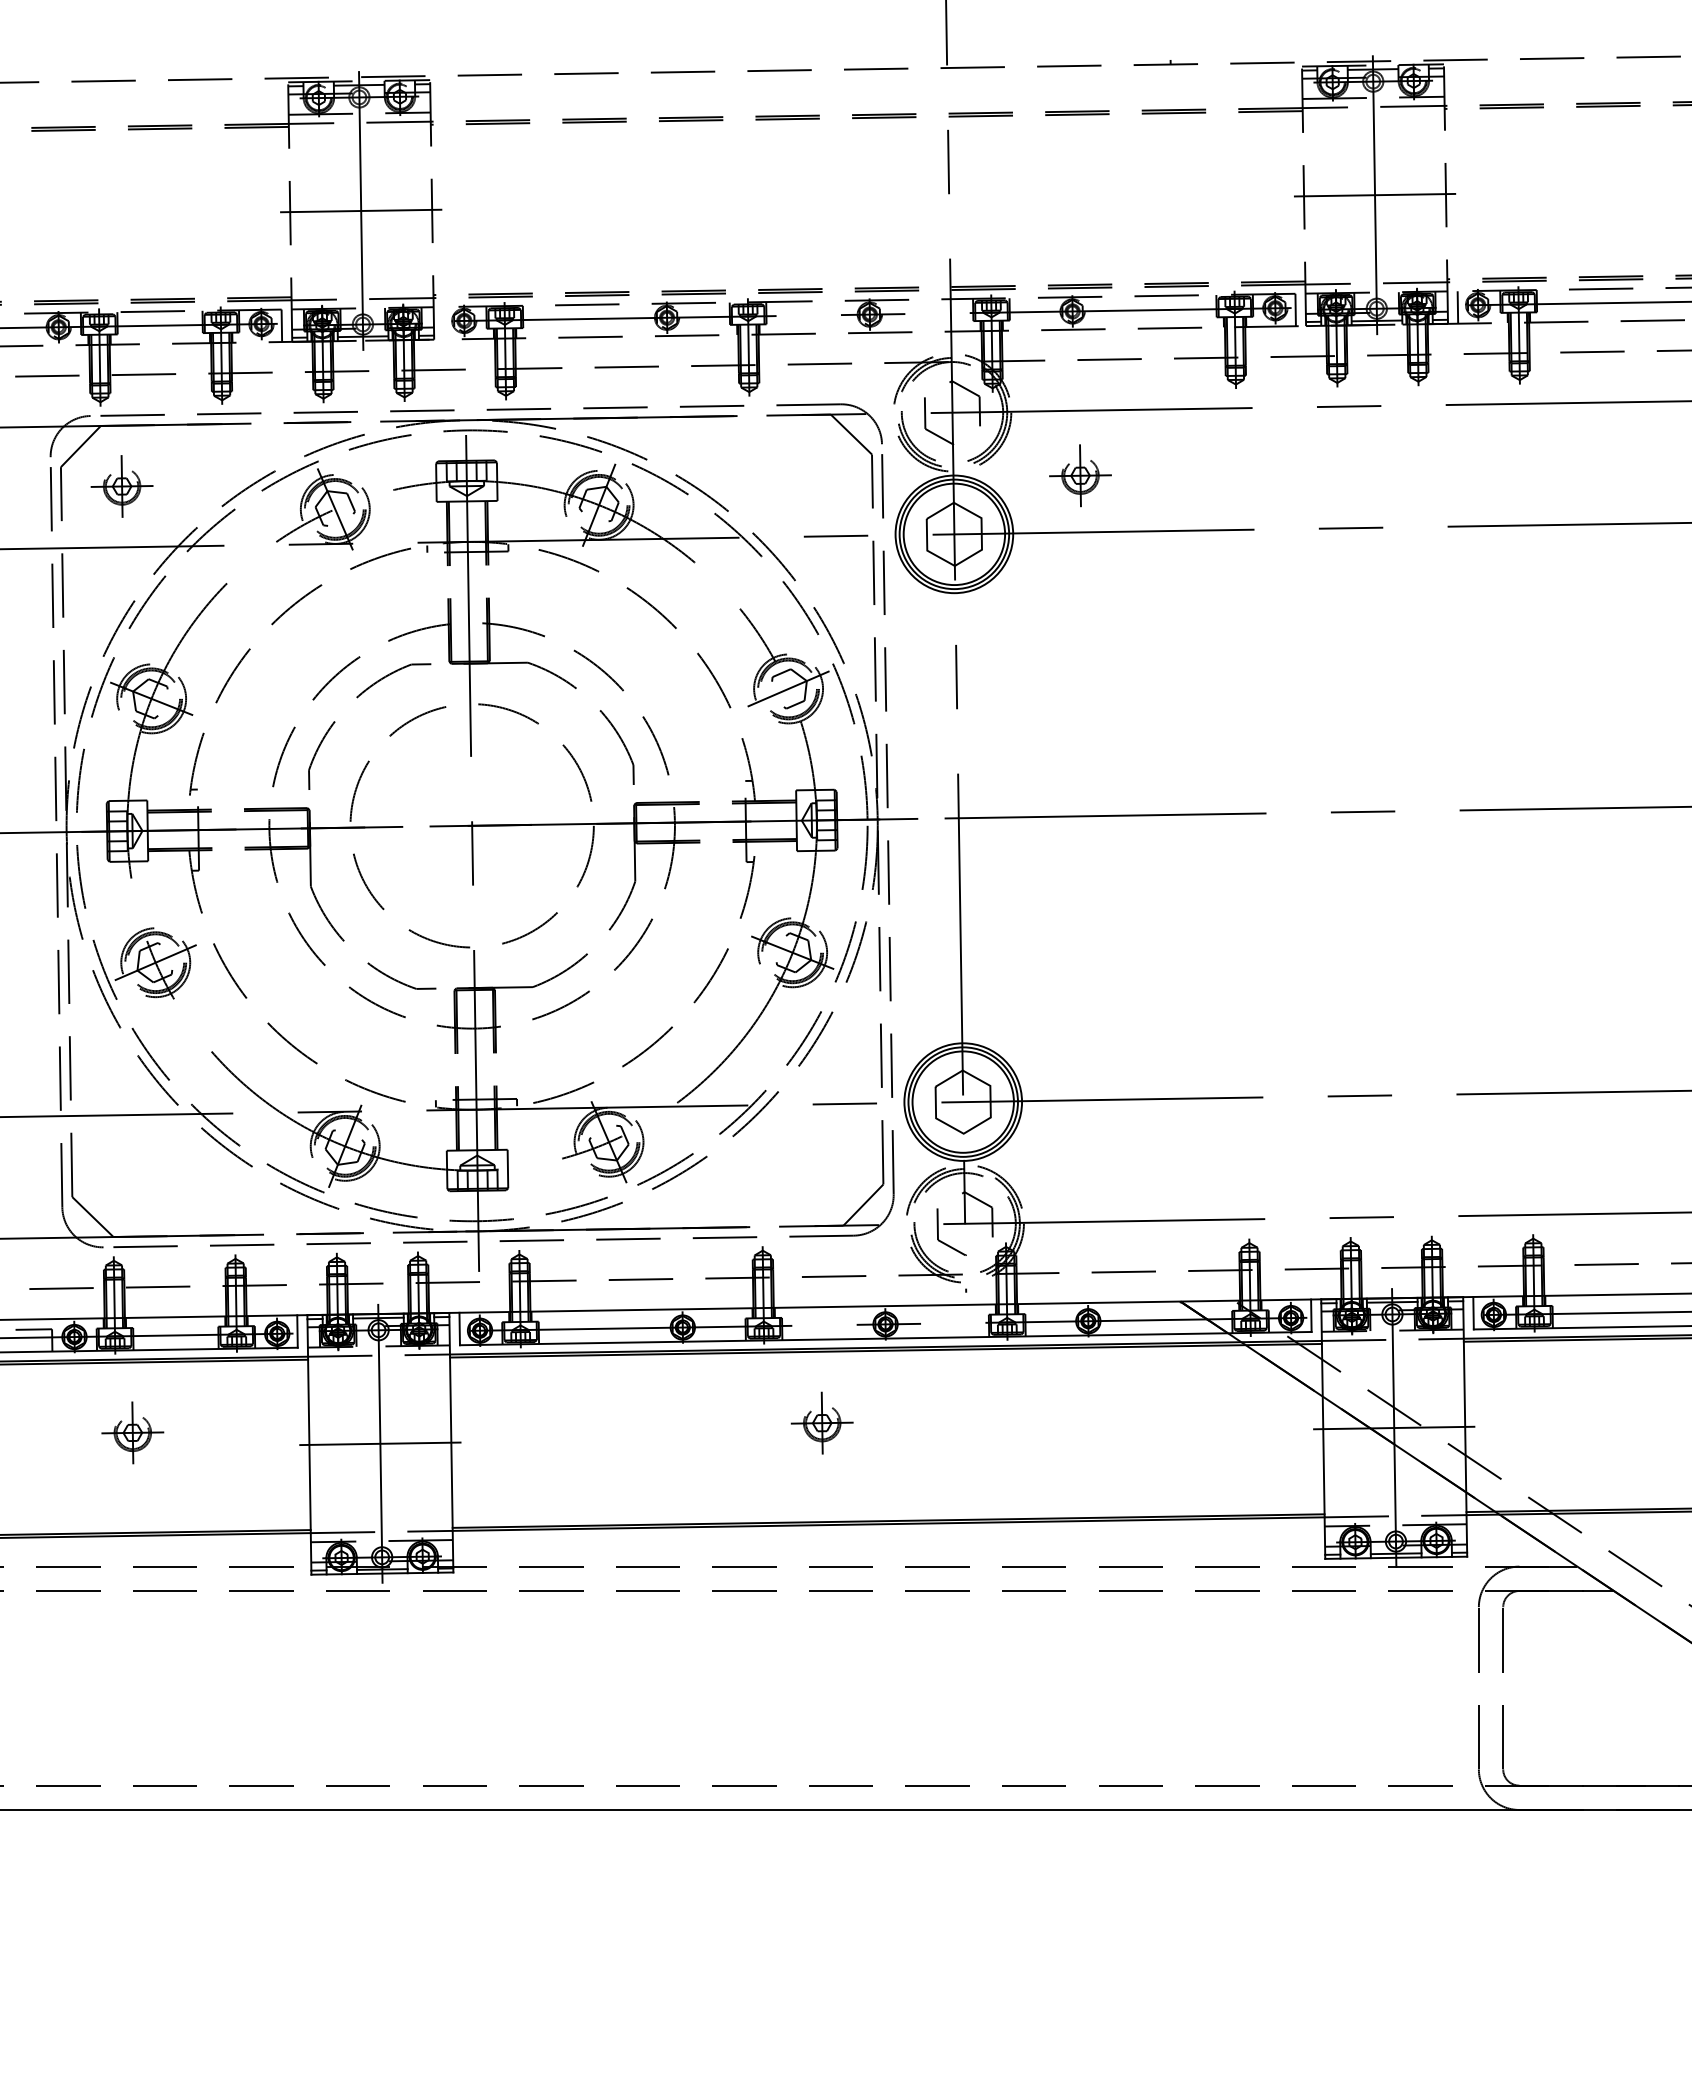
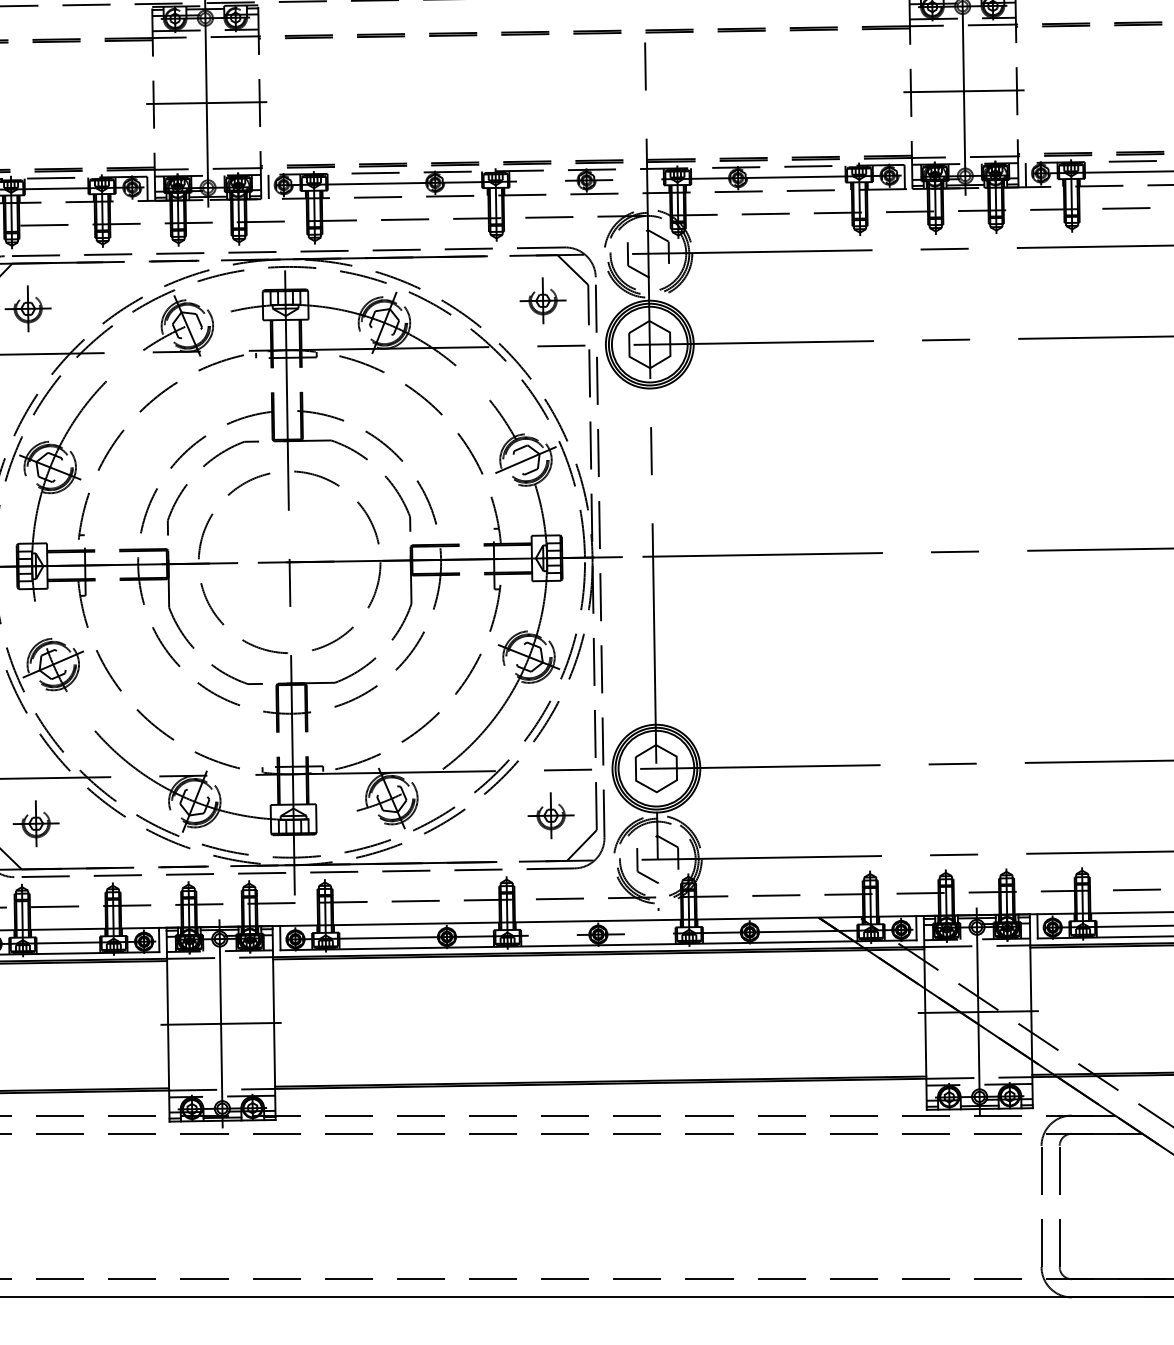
line: (443, 323) -> (268, 187), added
part: (1080, 475) -> (543, 300), moved
part: (821, 1422) -> (550, 815), moved
part: (132, 1432) -> (35, 823), moved

